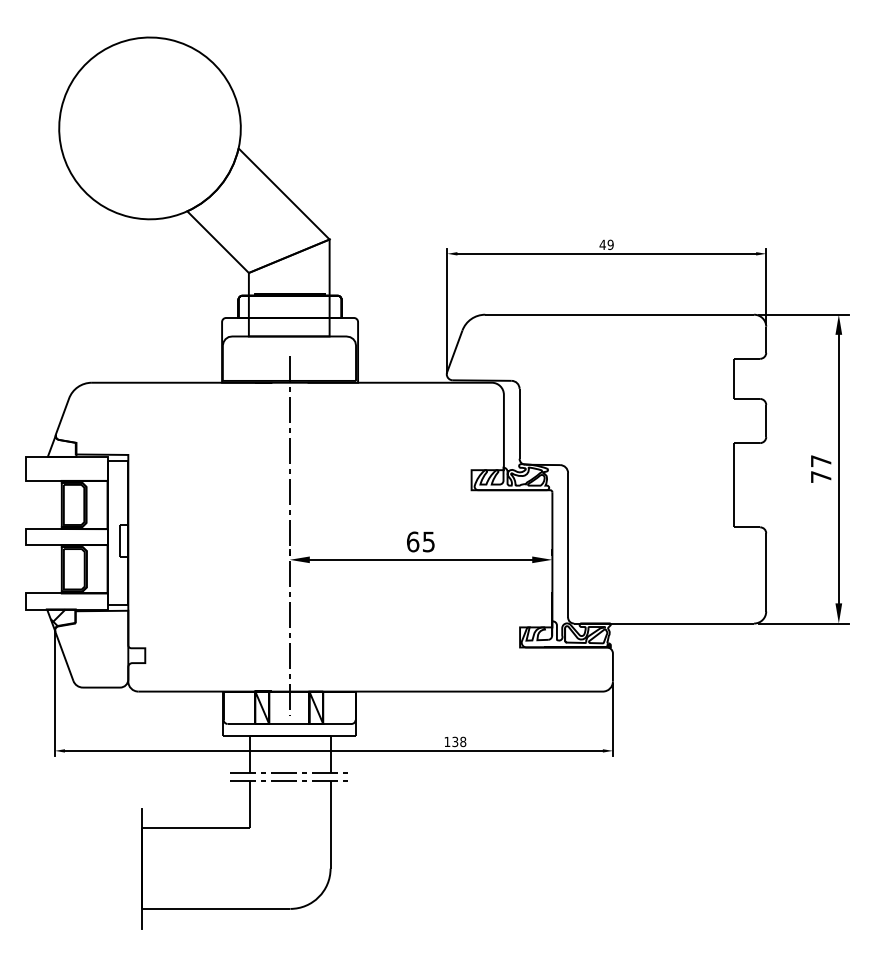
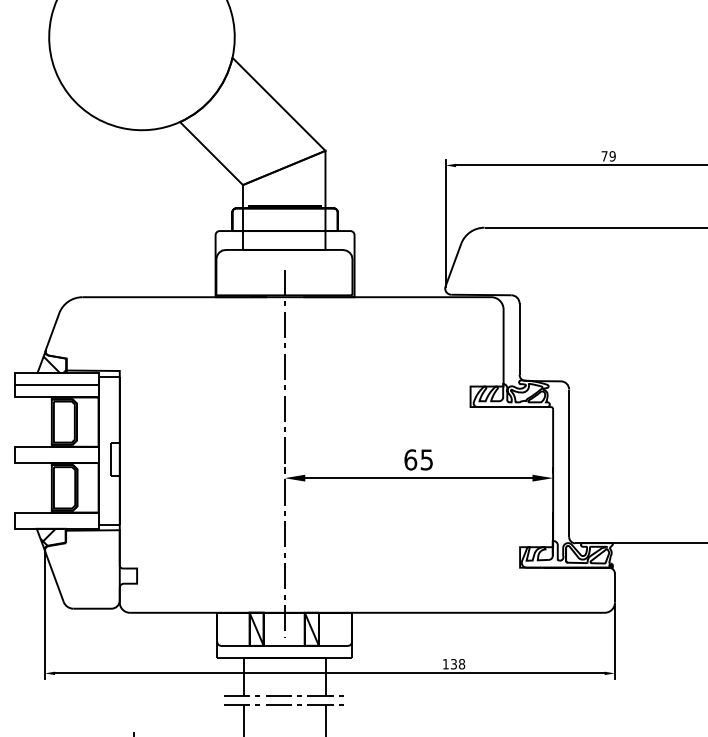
text: (602, 244) -> (604, 155), 49 -> 79
hatch: (64, 446) -> (54, 362), added
line: (66, 469) -> (56, 385), added

